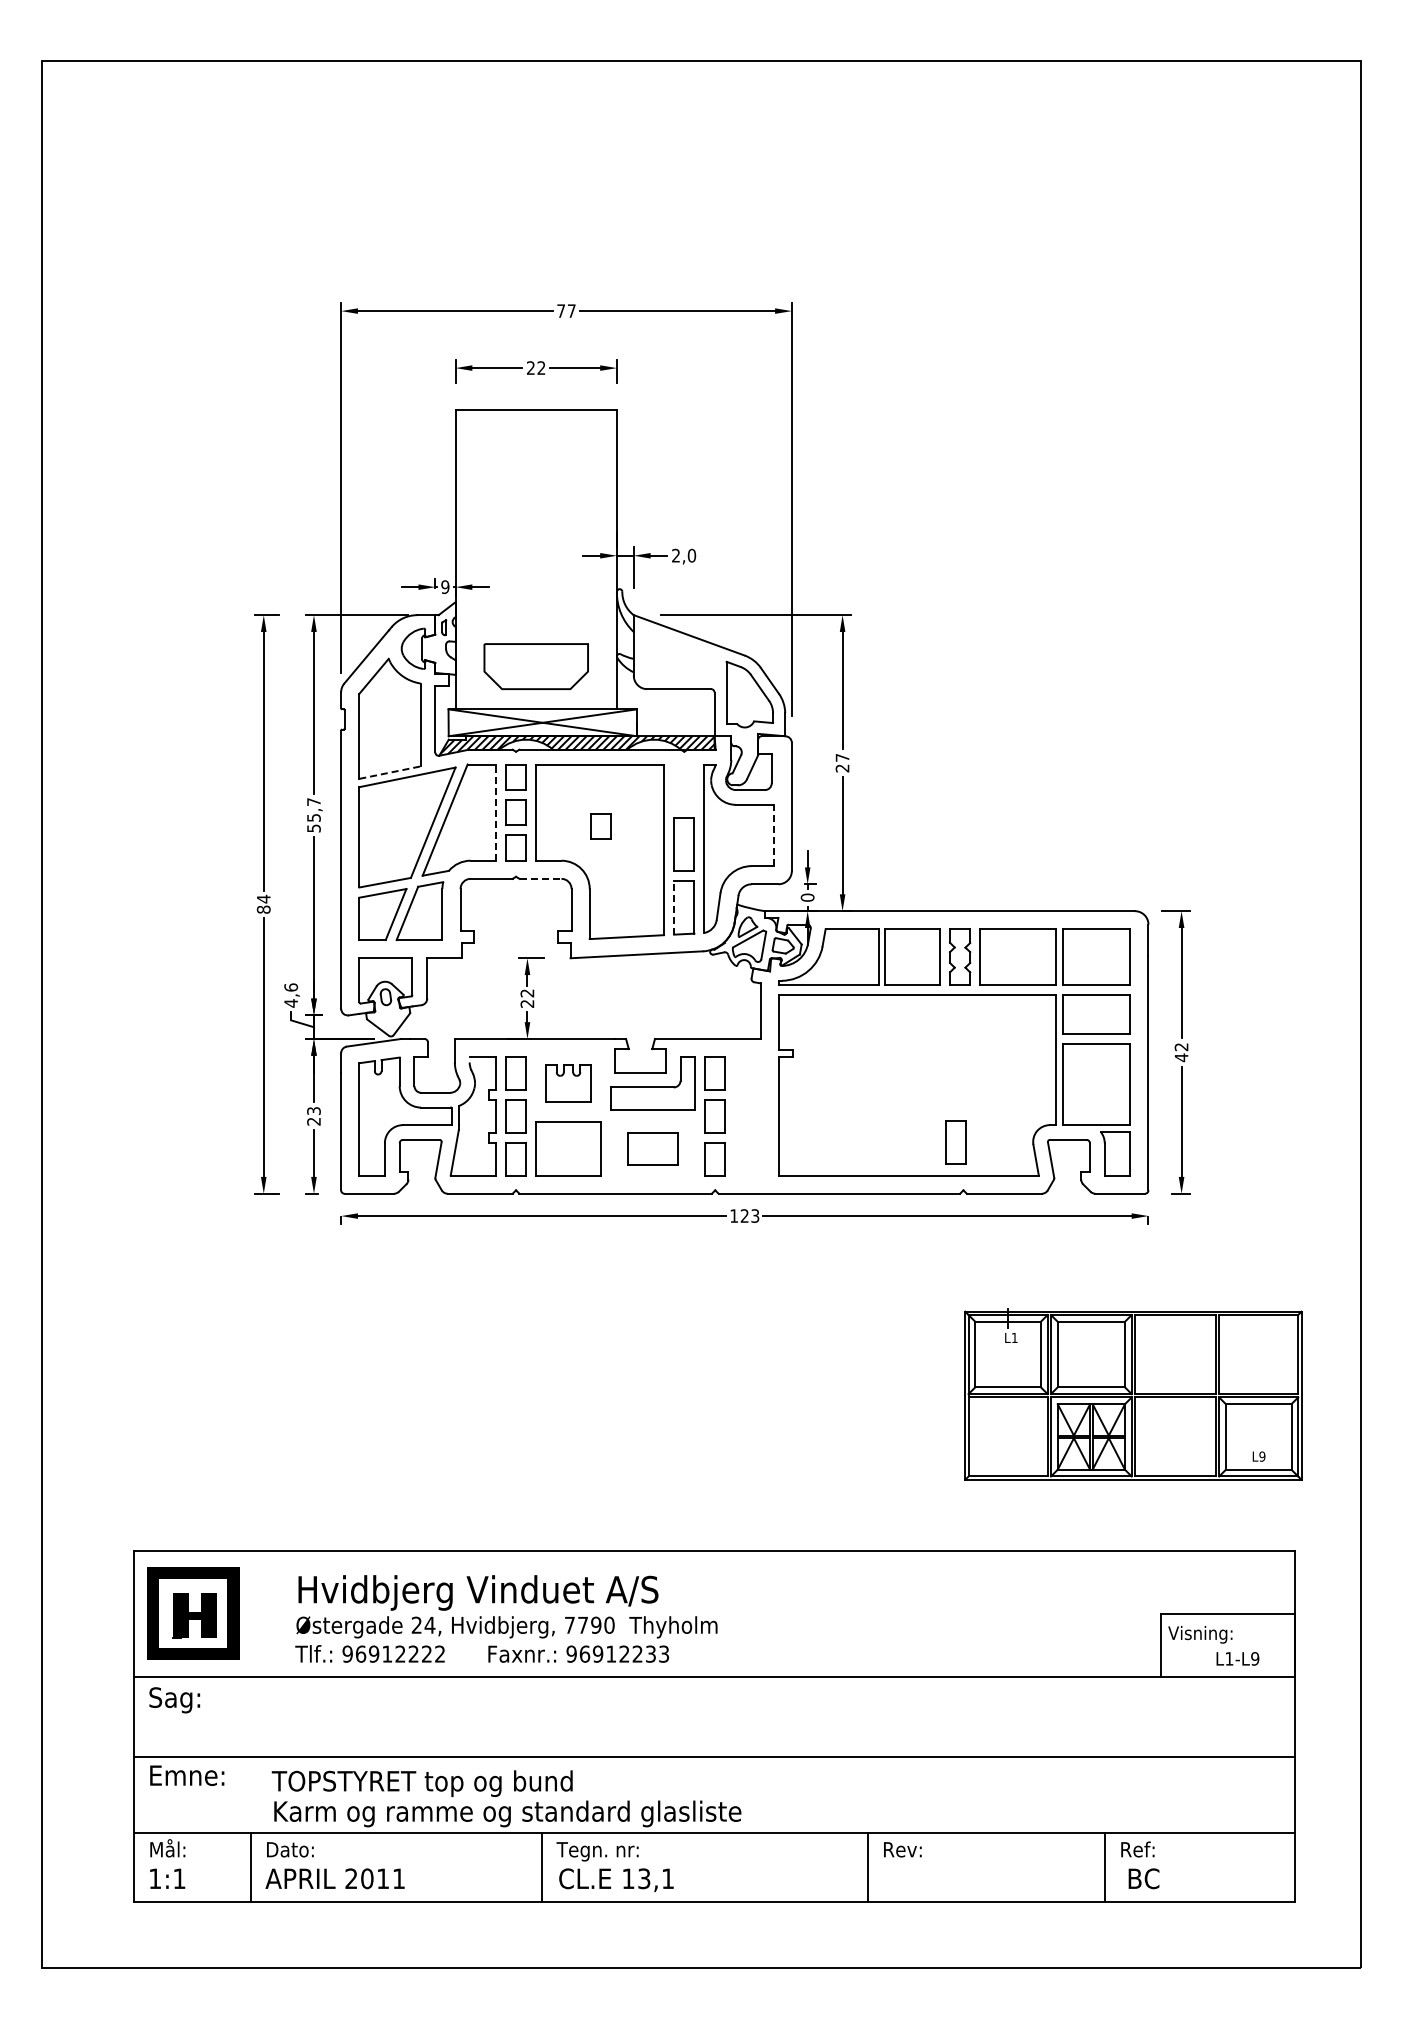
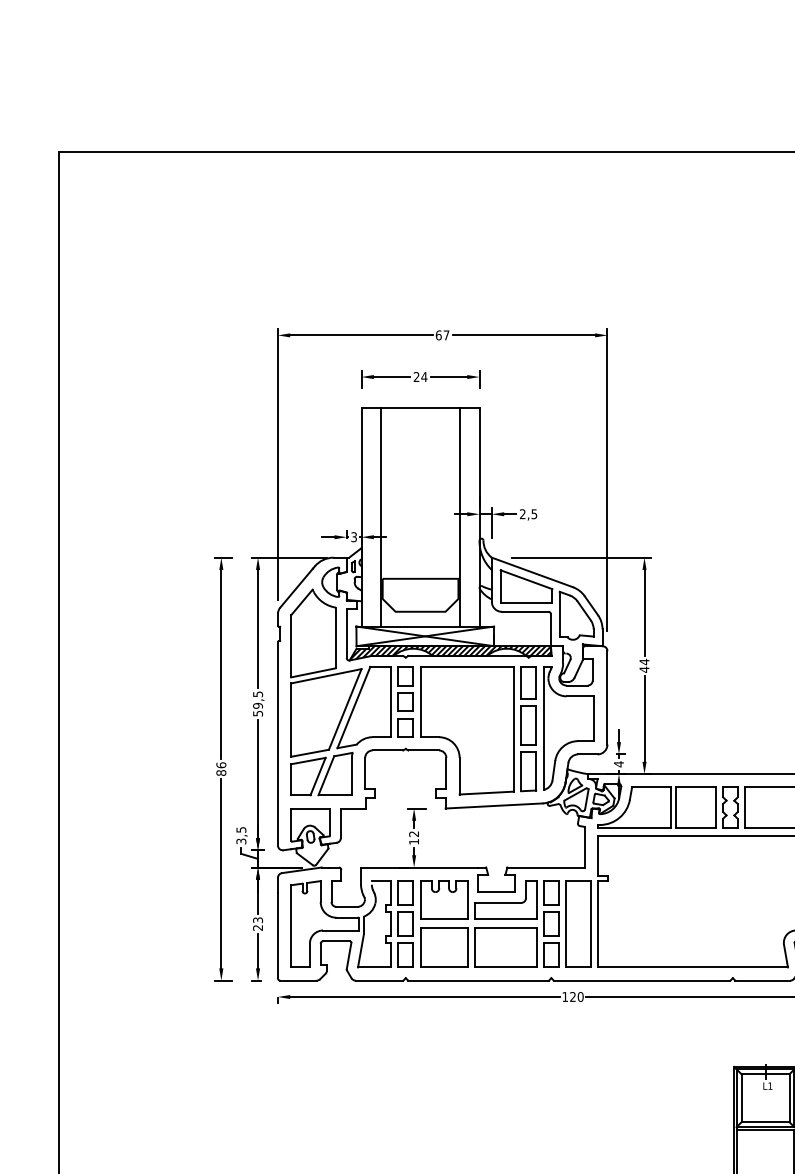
text: (561, 310) -> (439, 334), 77 -> 67
text: (541, 367) -> (424, 376), 22 -> 24
text: (691, 555) -> (534, 514), 2,0 -> 2,5
line: (482, 559) -> (381, 516), added
line: (590, 559) -> (460, 516), added
text: (445, 586) -> (354, 536), 9 -> 3
part: (680, 654) -> (526, 586), added
text: (842, 762) -> (644, 665), 27 -> 44
line: (390, 772) -> (313, 672), dashed -> solid
text: (313, 810) -> (257, 700), 55,7 -> 59,5
line: (495, 812) -> (390, 701), dashed -> solid
part: (600, 826) -> (467, 712), removed
line: (773, 835) -> (594, 718), dashed -> solid
line: (540, 878) -> (423, 750), dashed -> solid
text: (807, 897) -> (618, 764), 0 -> 4
text: (263, 898) -> (221, 764), 84 -> 86
line: (674, 907) -> (521, 771), dashed -> solid
text: (291, 995) -> (241, 835), 4,6 -> 3,5
text: (527, 1003) -> (414, 841), 22 -> 12
part: (568, 1083) -> (444, 900), size x1.43
part: (751, 1116) -> (577, 924), added
part: (955, 1142) -> (528, 682), moved
part: (652, 1148) -> (505, 947), size x1.67
text: (755, 1215) -> (580, 996), 123 -> 120

